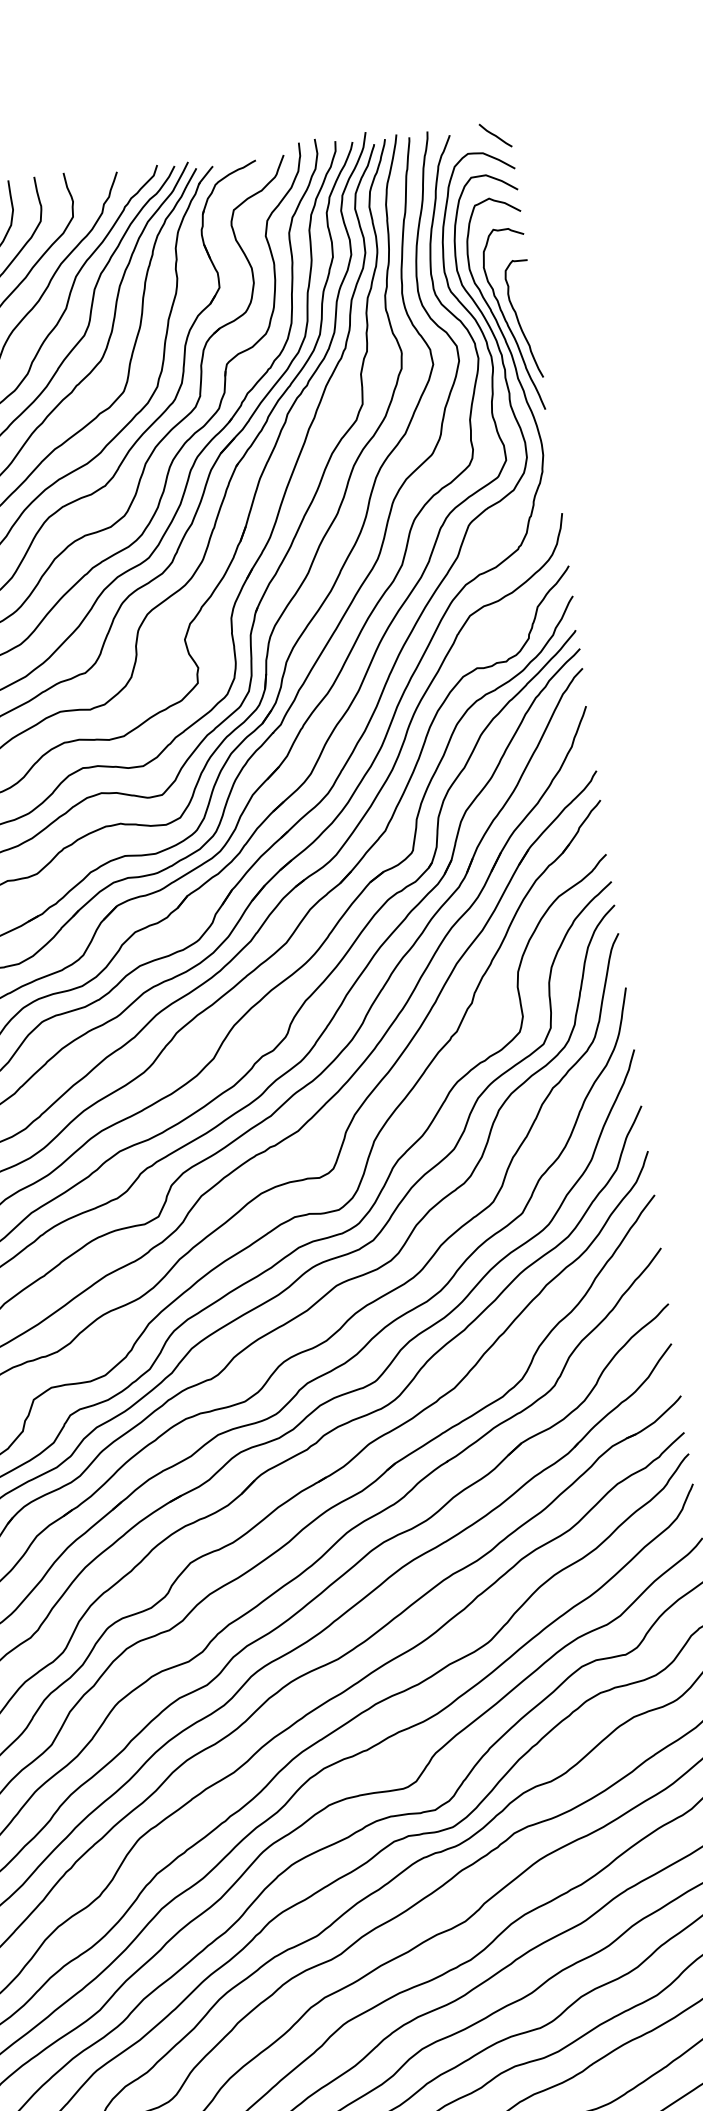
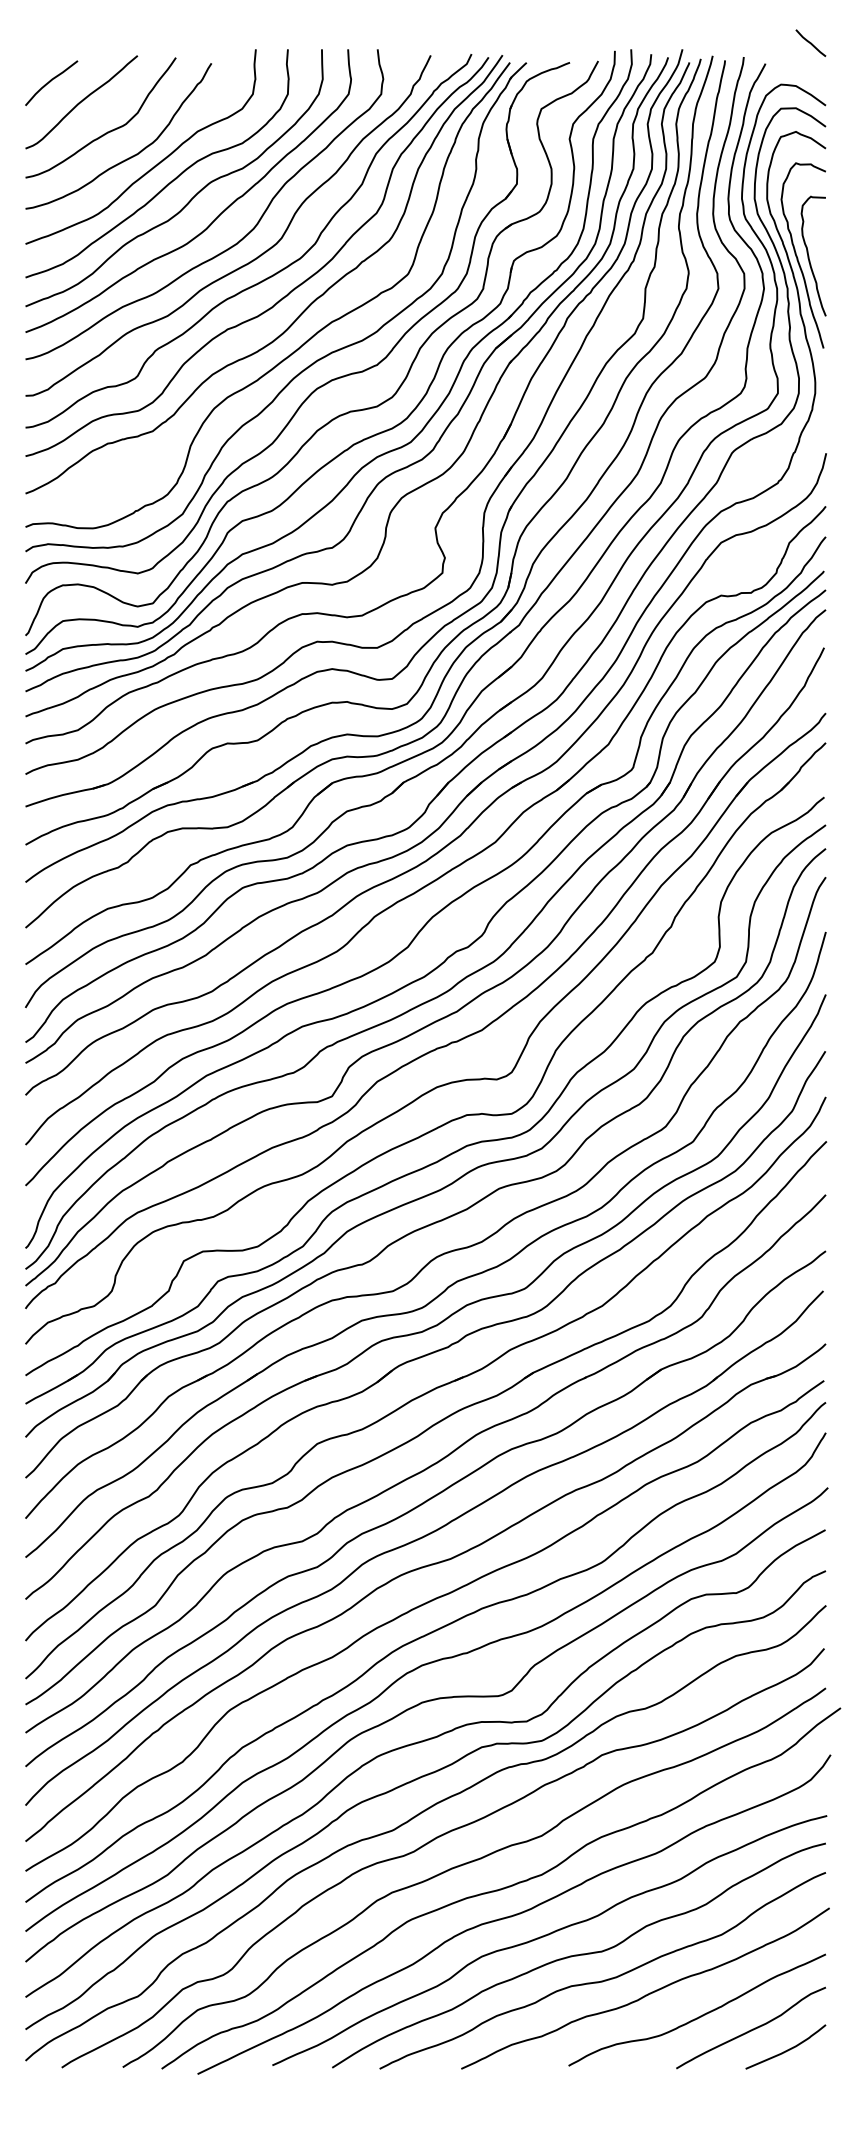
curve: (495, 134) -> (810, 42), moved

